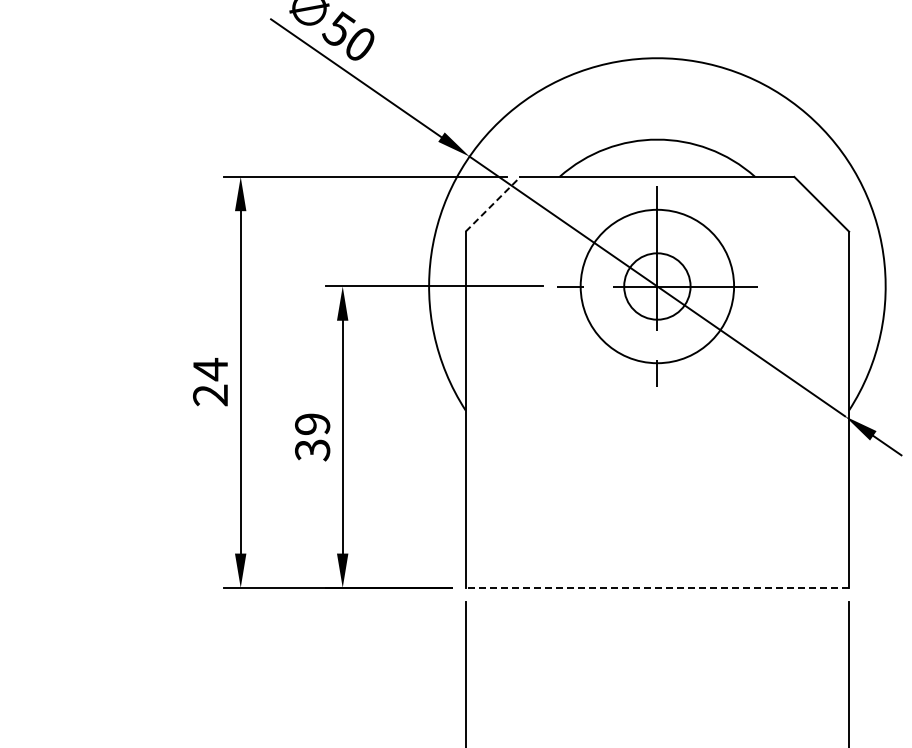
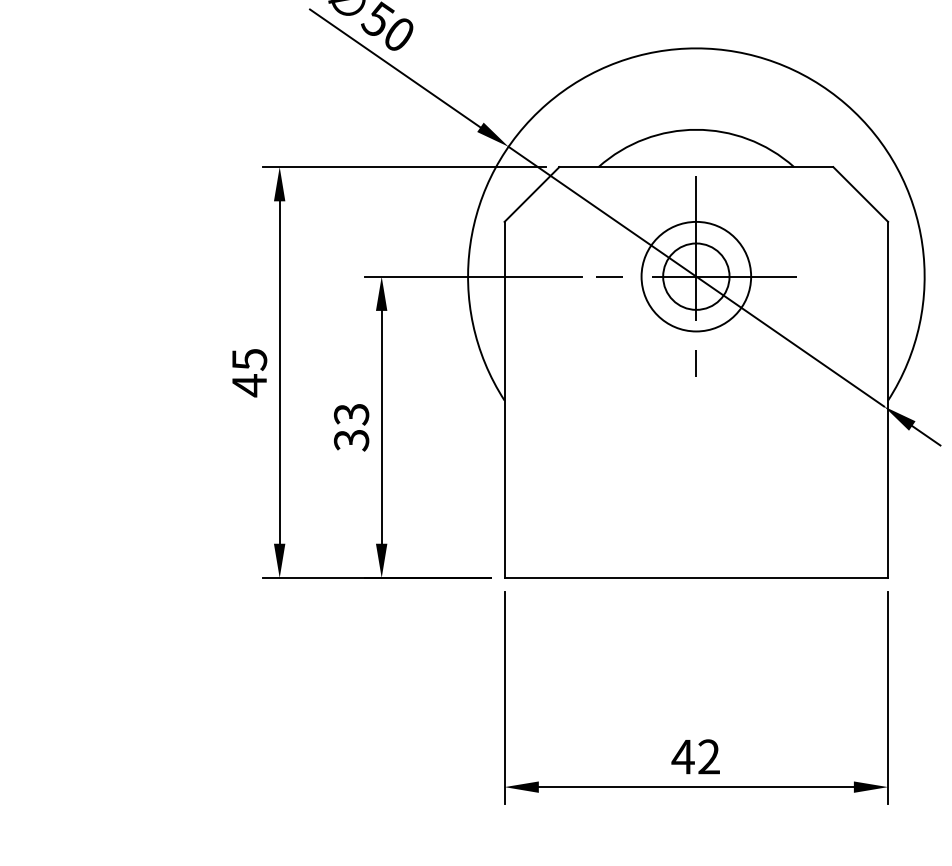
line: (492, 204) -> (531, 194), dashed -> solid
circle: (657, 286) -> (696, 276), size x0.71
text: (210, 382) -> (249, 372), 24 -> 45
text: (312, 424) -> (351, 414), 39 -> 33
line: (657, 588) -> (696, 578), dashed -> solid

